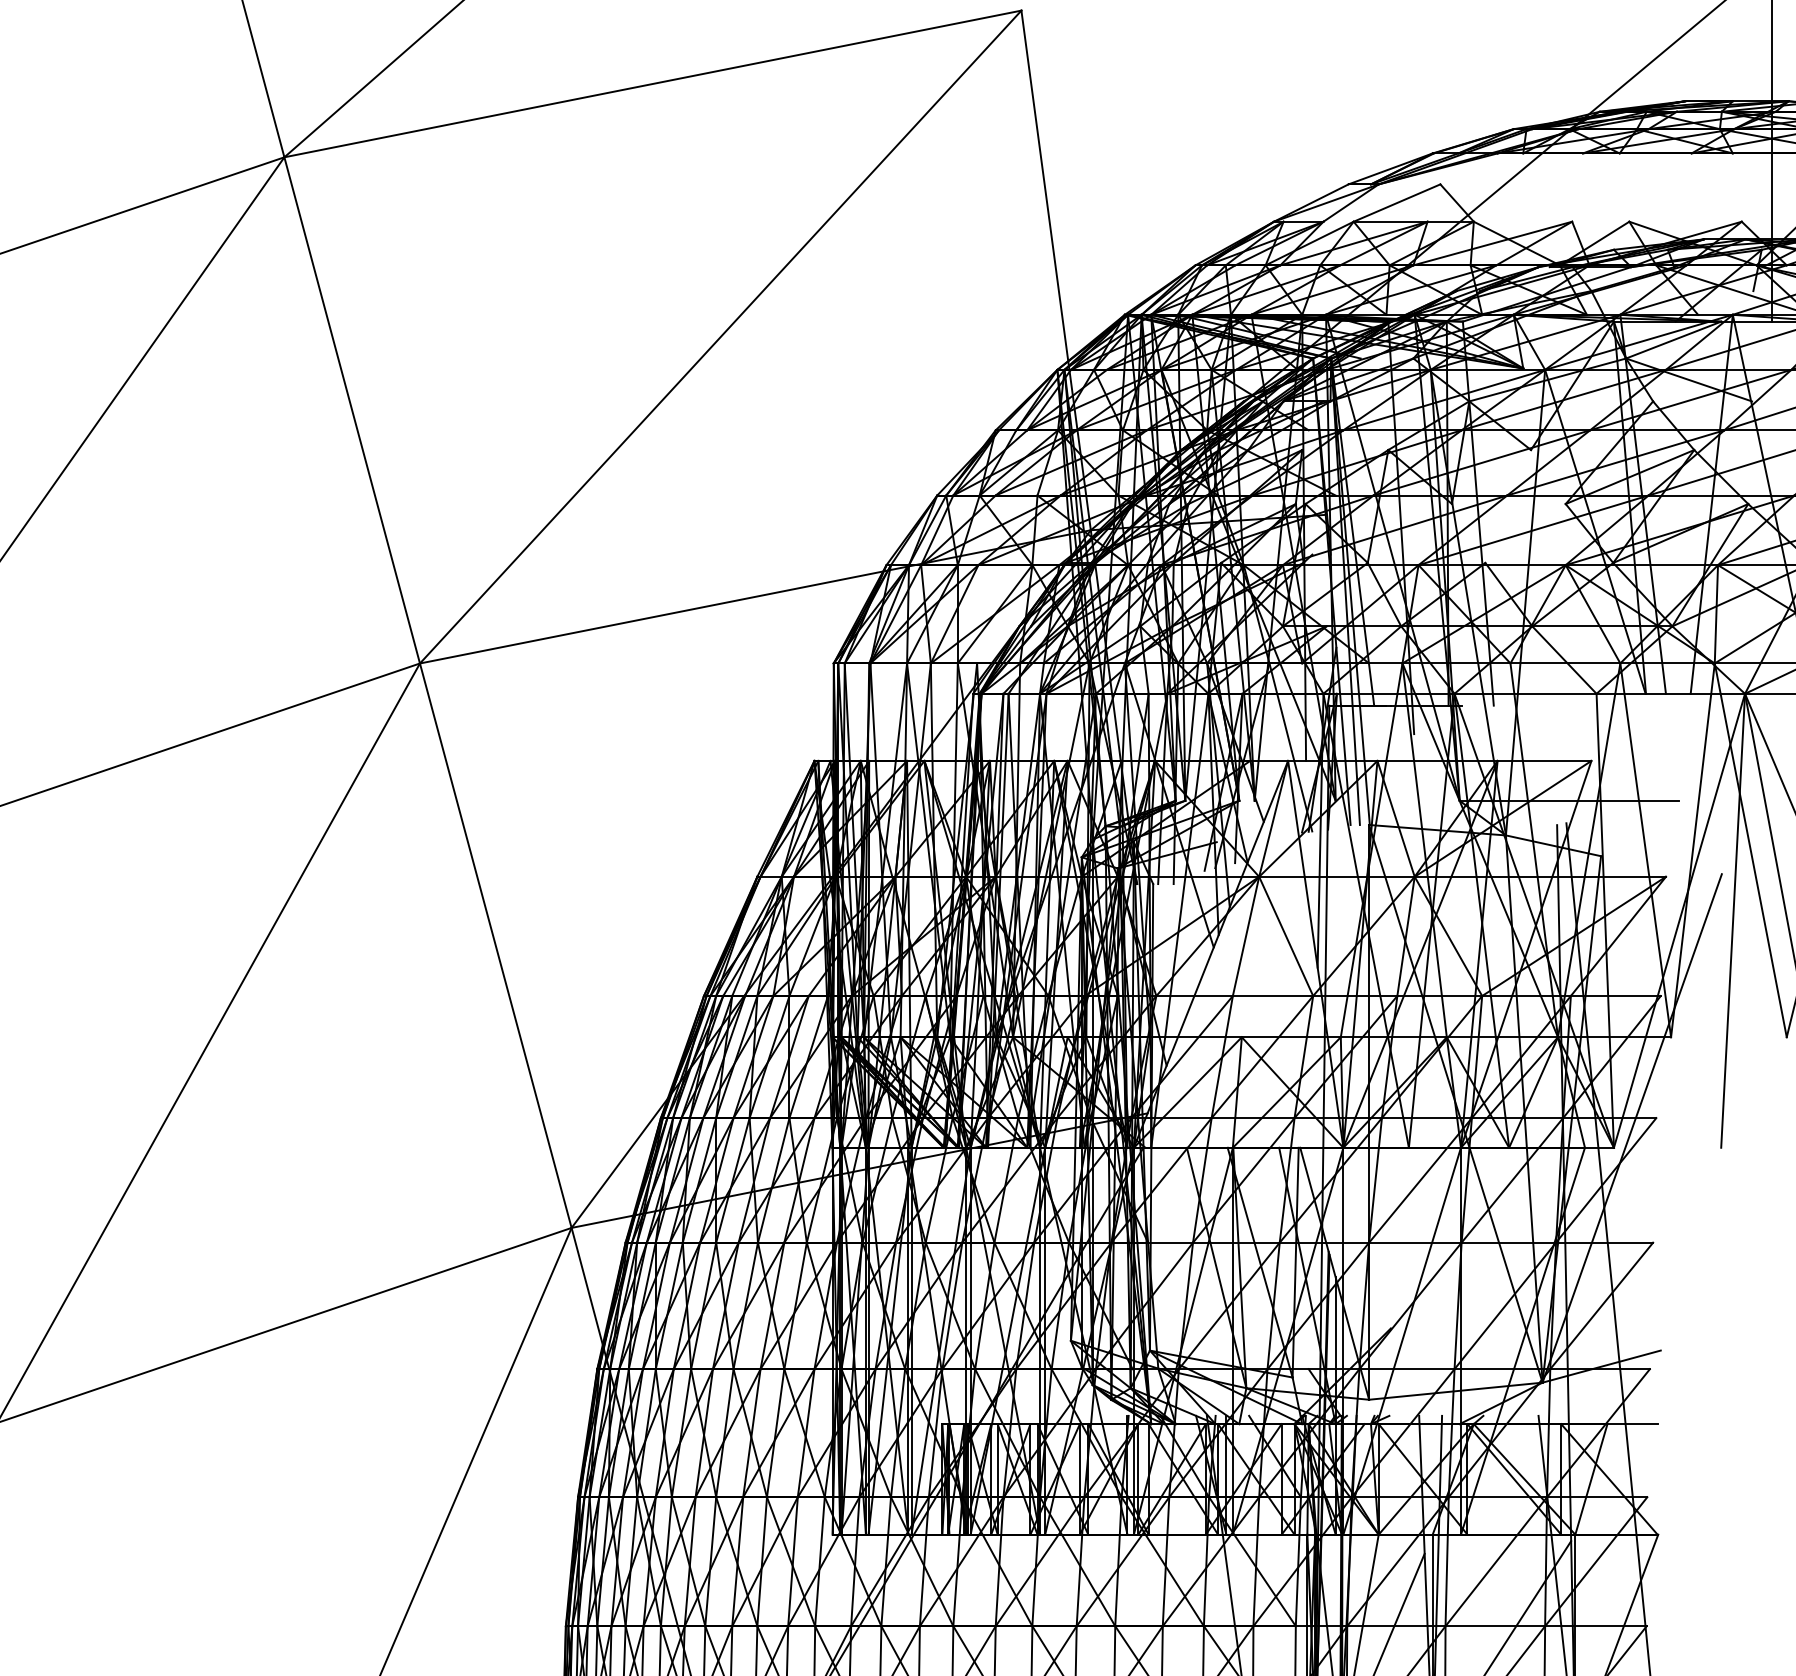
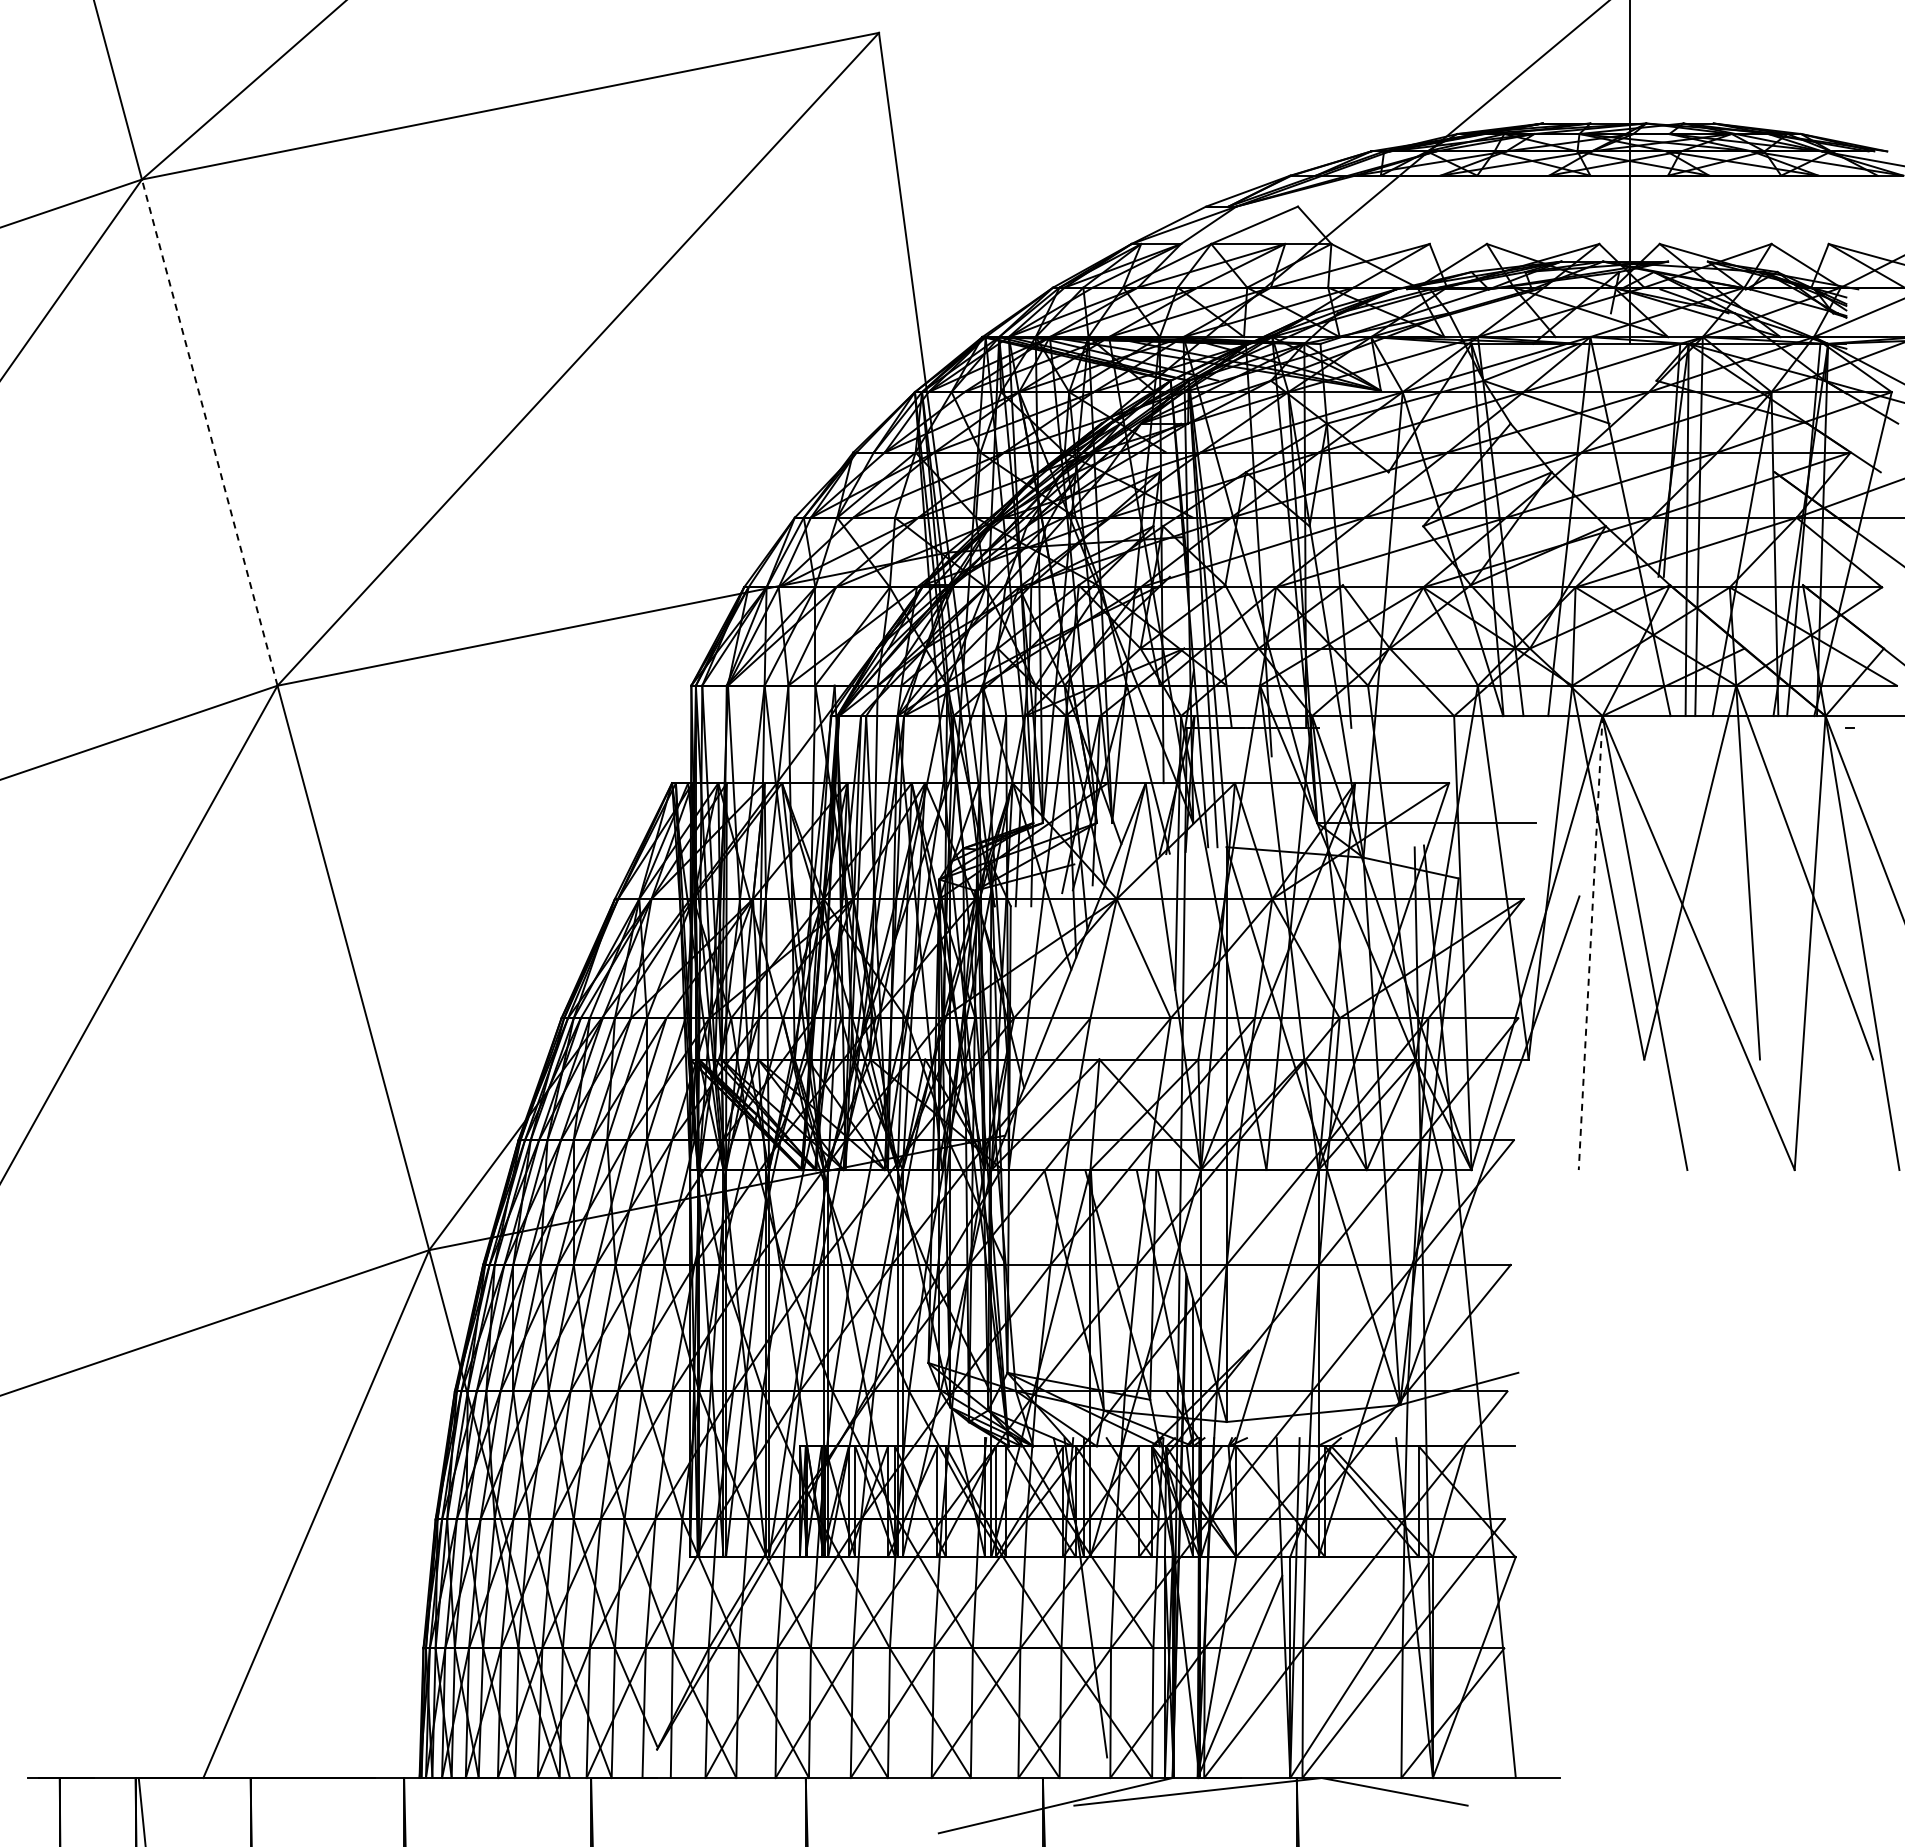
line: (351, 410) -> (209, 432), solid -> dashed
line: (1732, 921) -> (1590, 943), solid -> dashed

